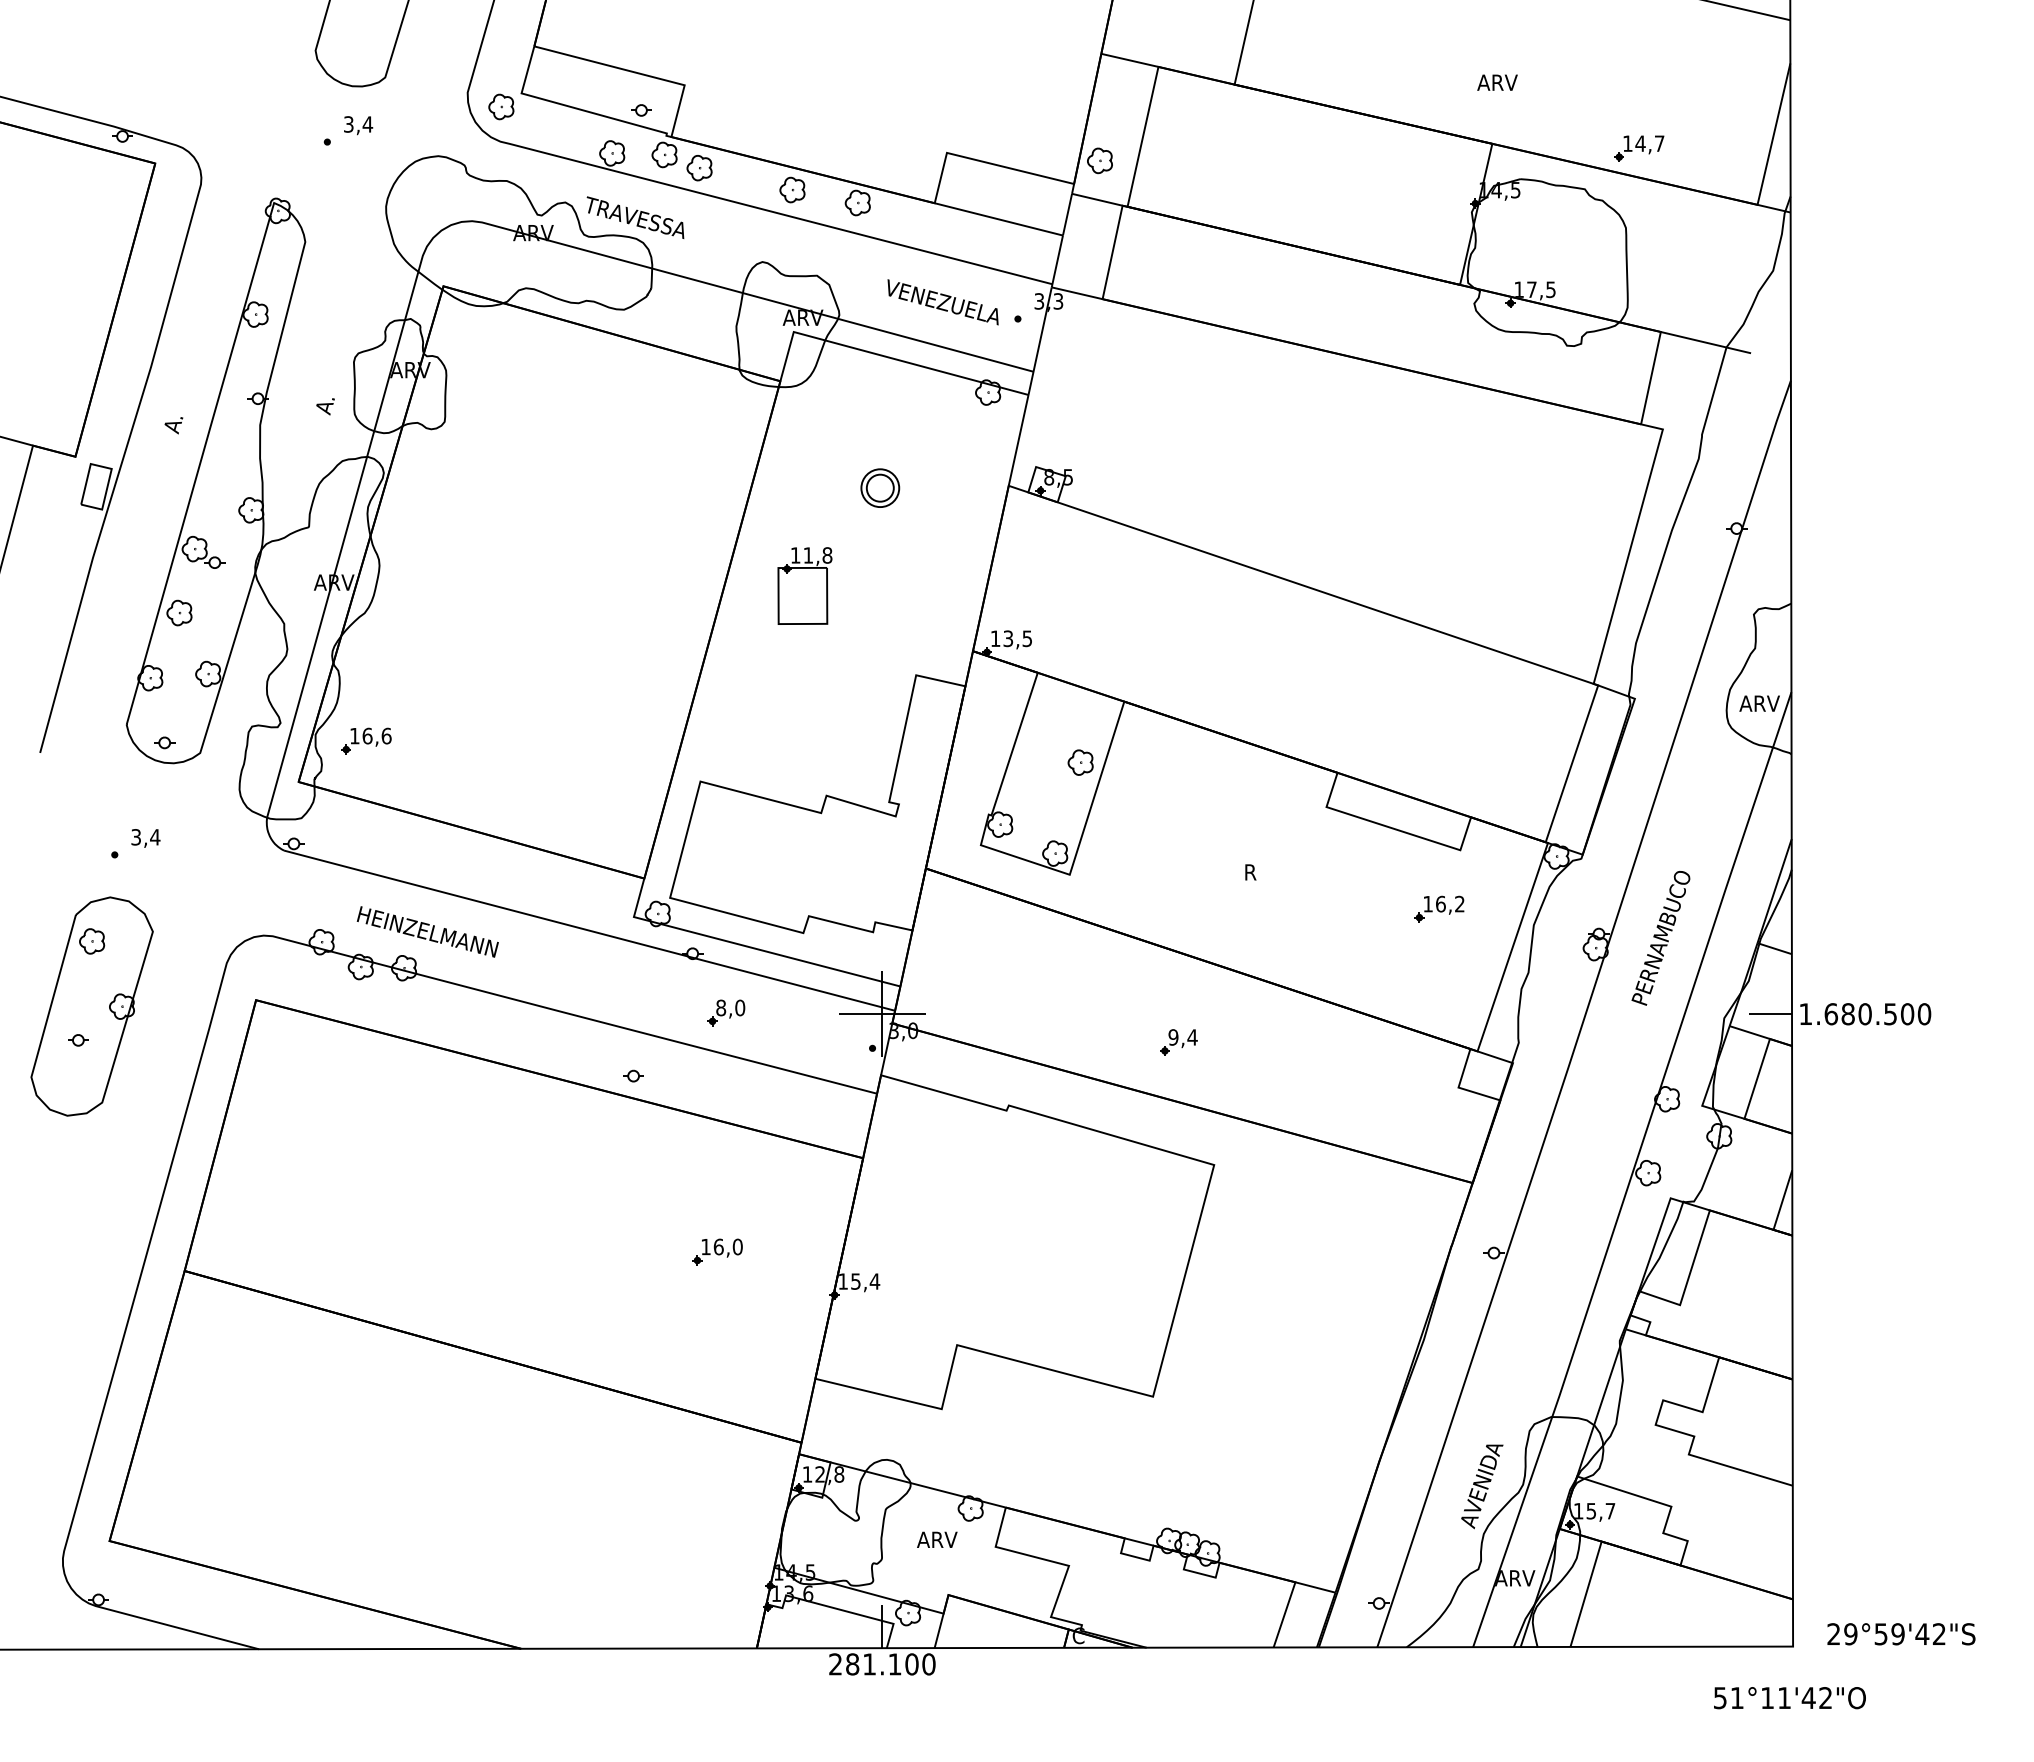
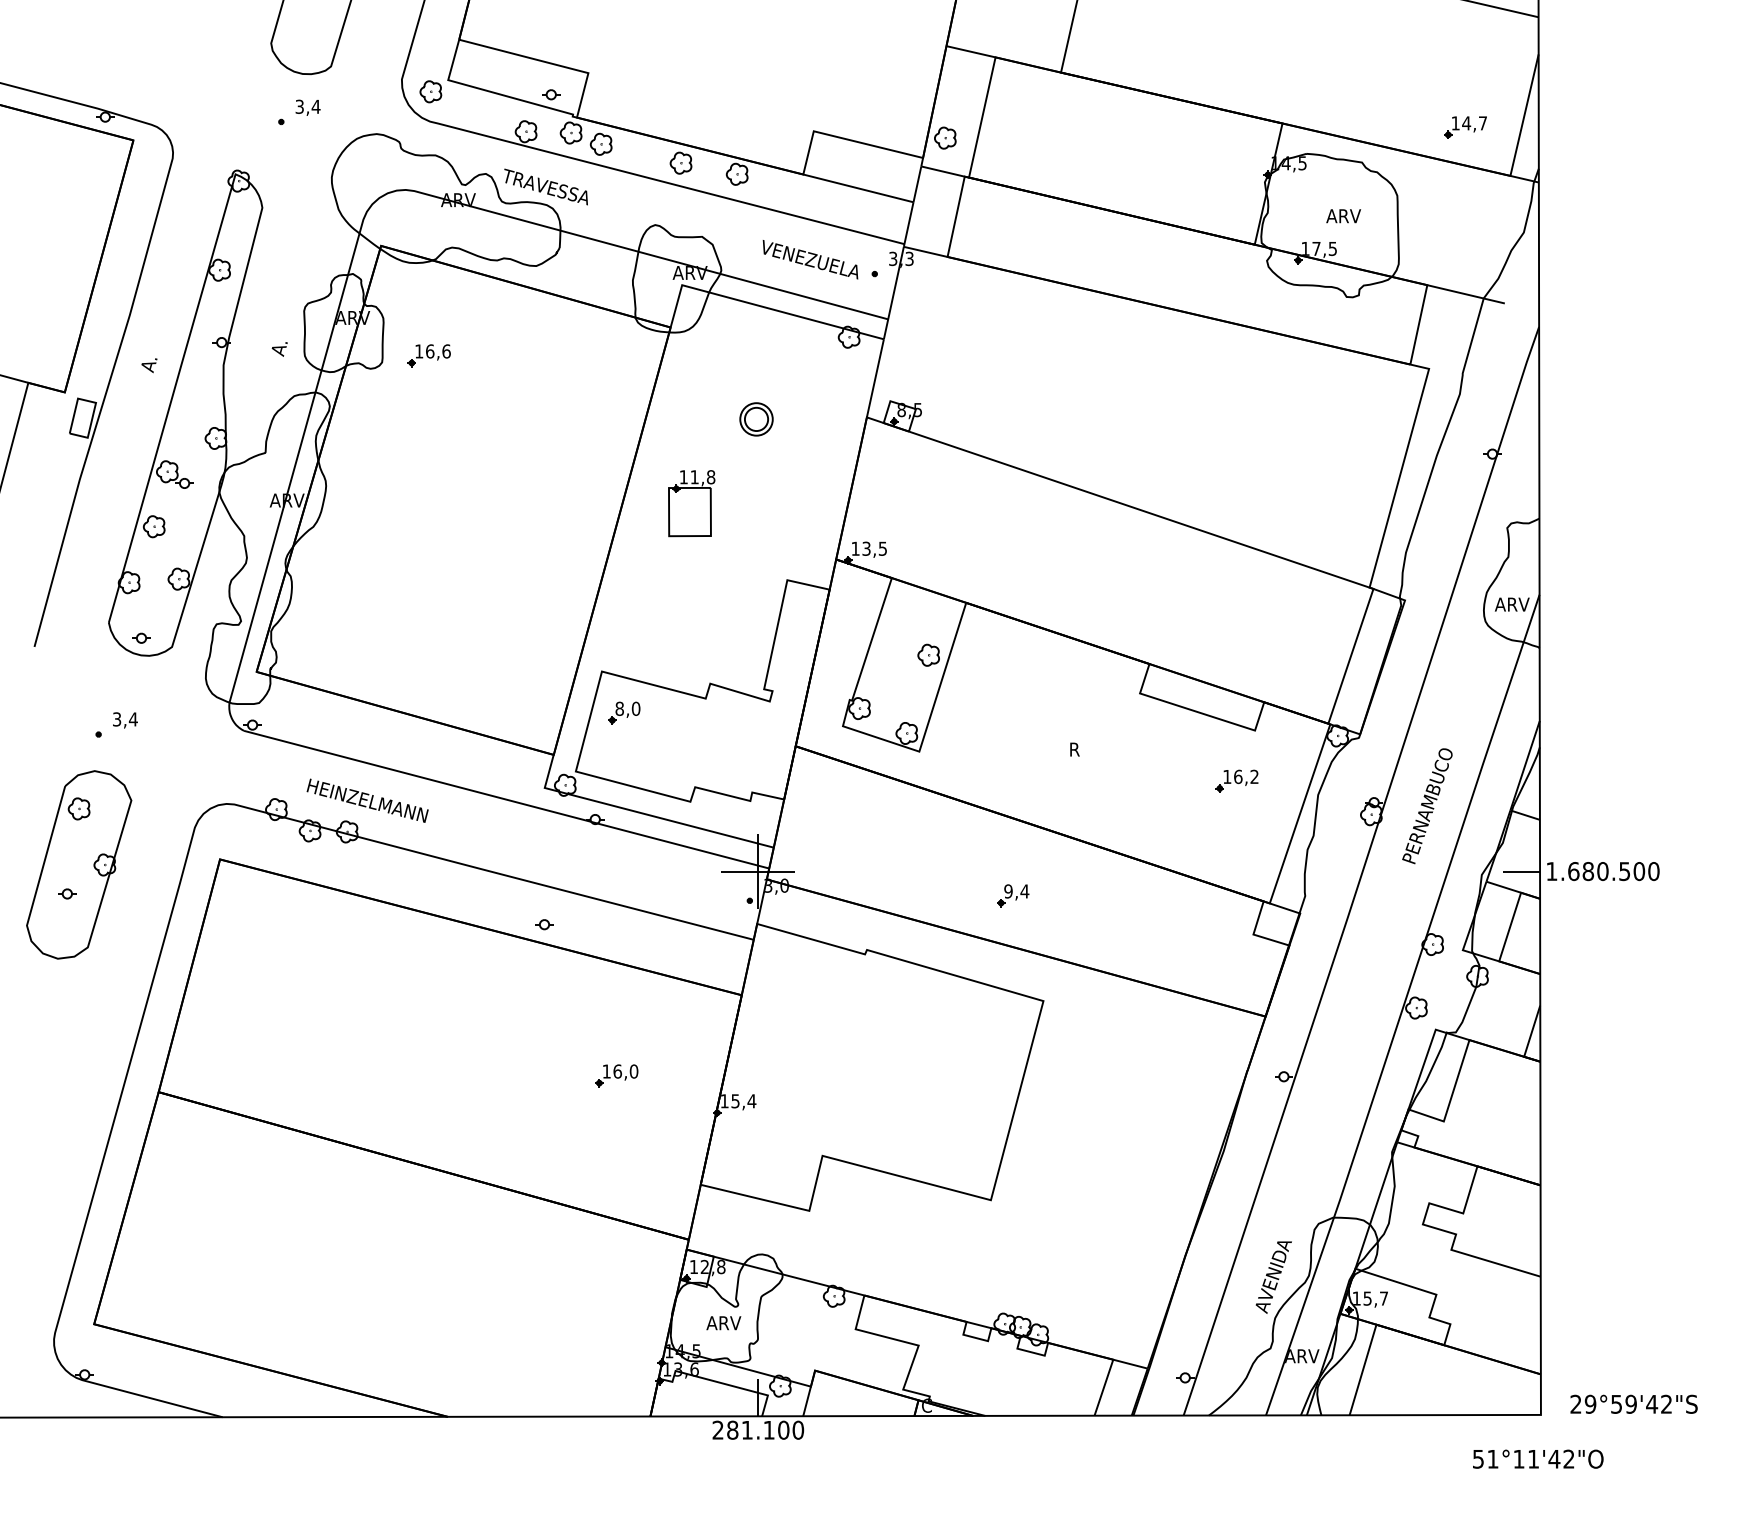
text: (1497, 82) -> (1343, 216), moved
part: (1639, 148) -> (1465, 127), moved
part: (366, 740) -> (429, 355), moved
part: (726, 1012) -> (624, 712), moved
text: (937, 1539) -> (724, 1322), moved

